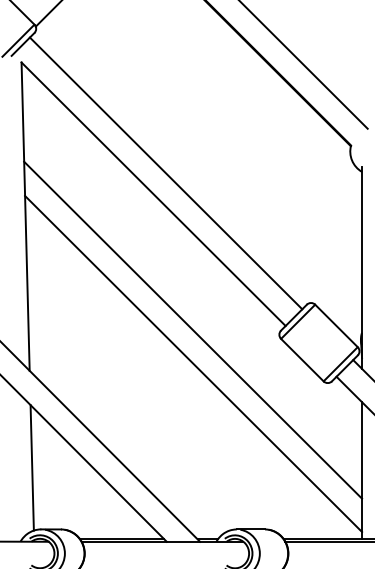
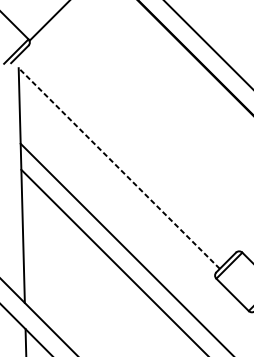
line: (165, 173) -> (128, 152), removed
line: (153, 194) -> (119, 168), solid -> dashed

